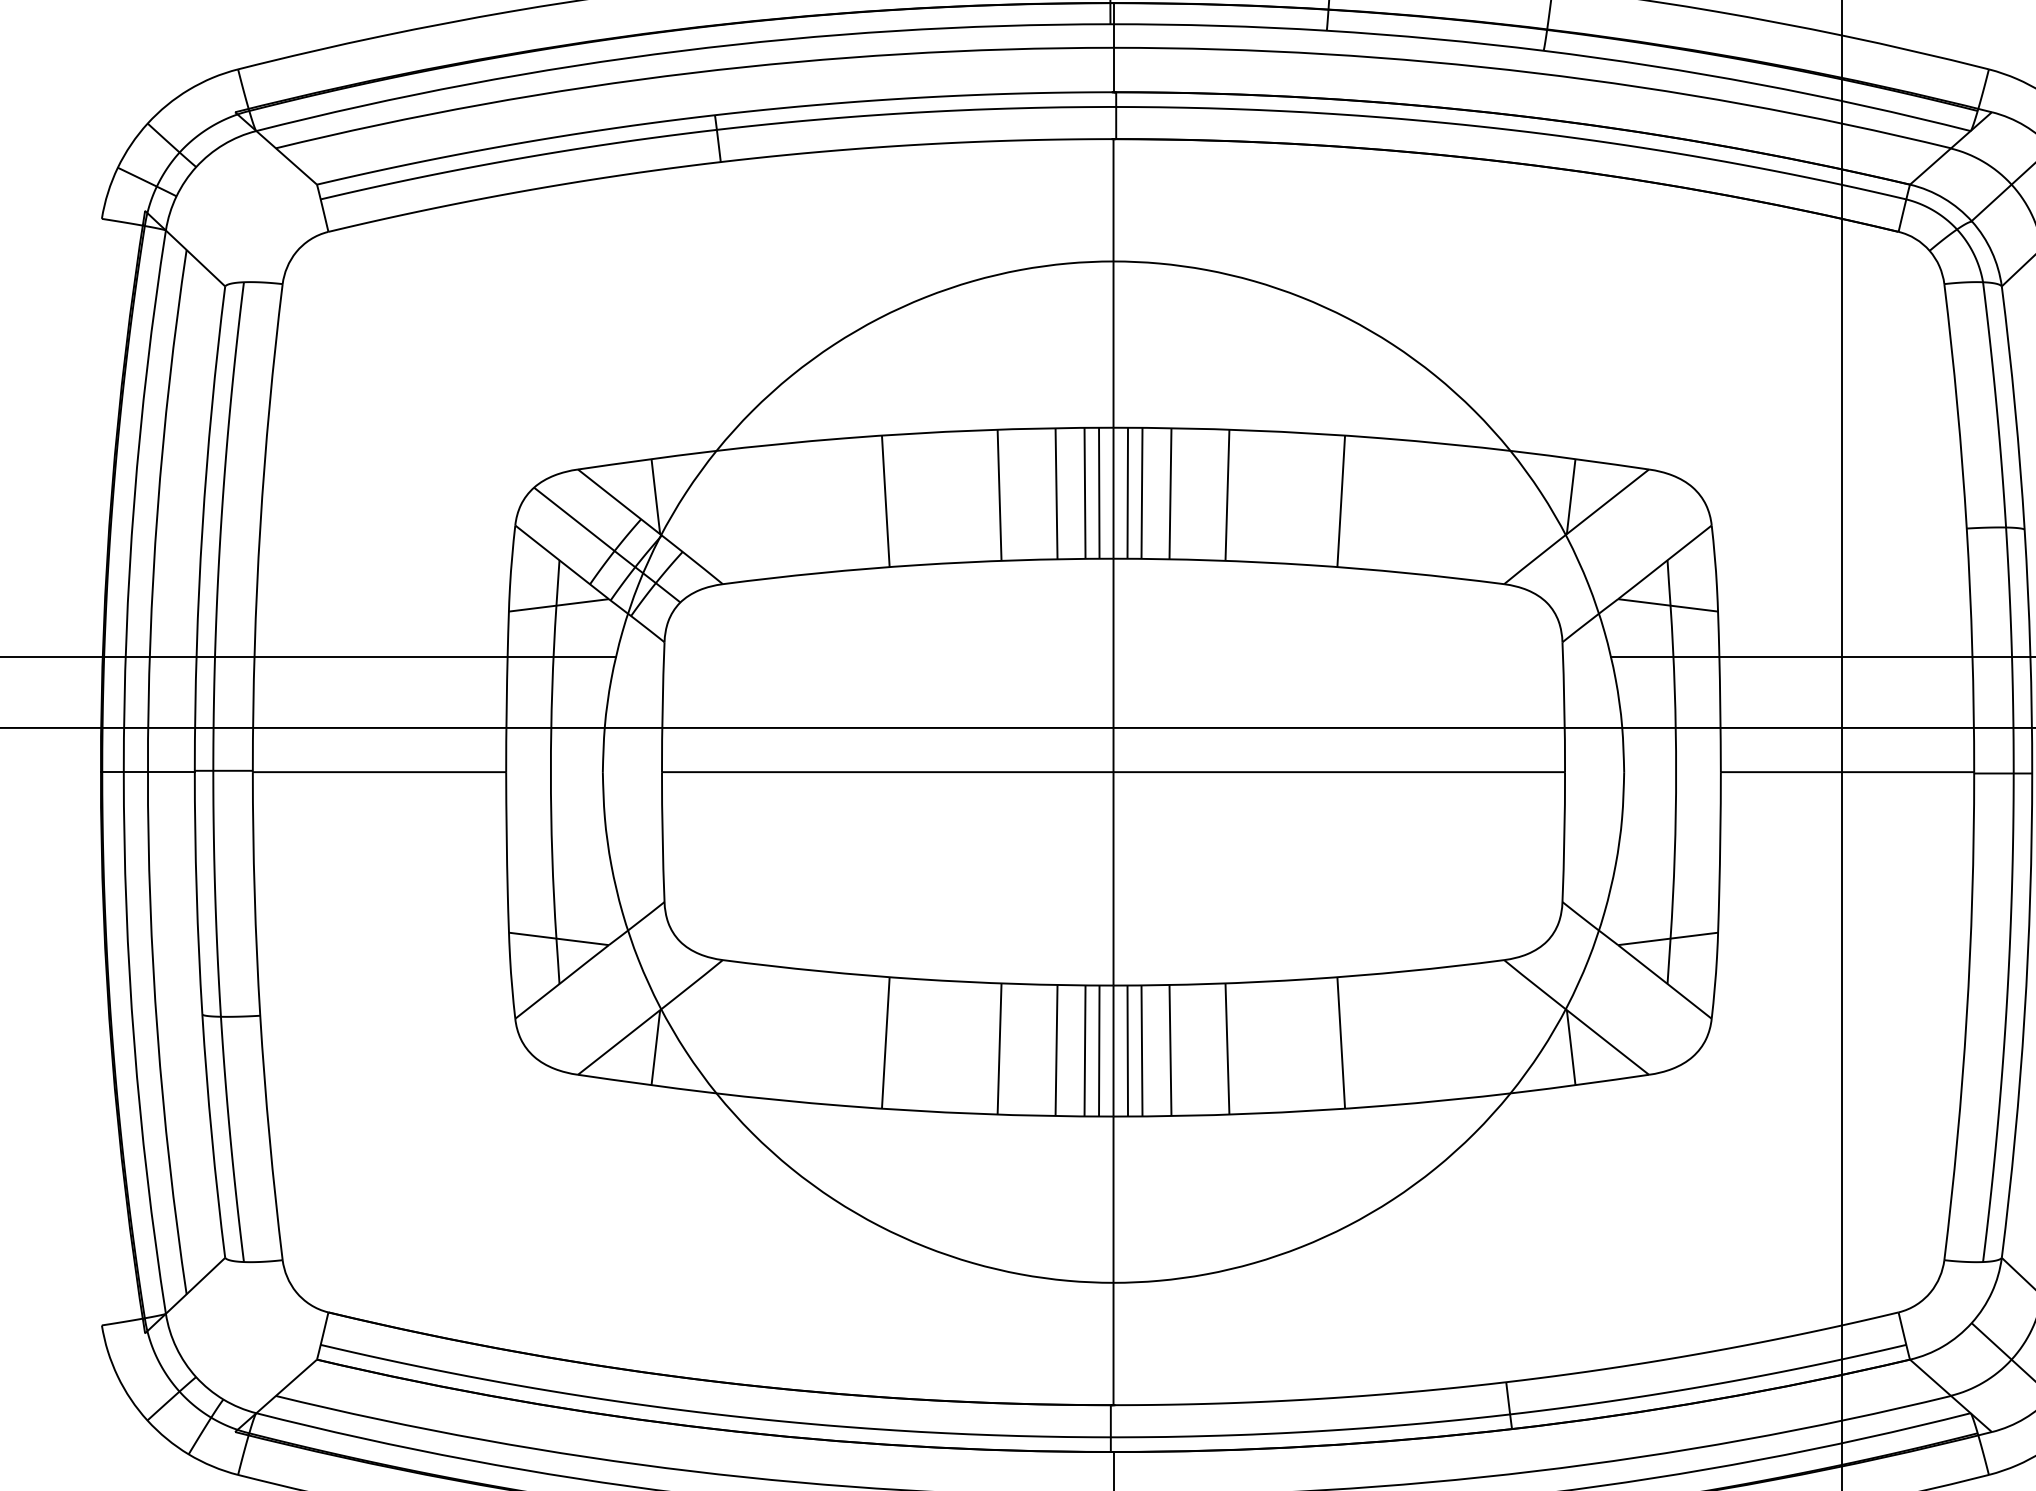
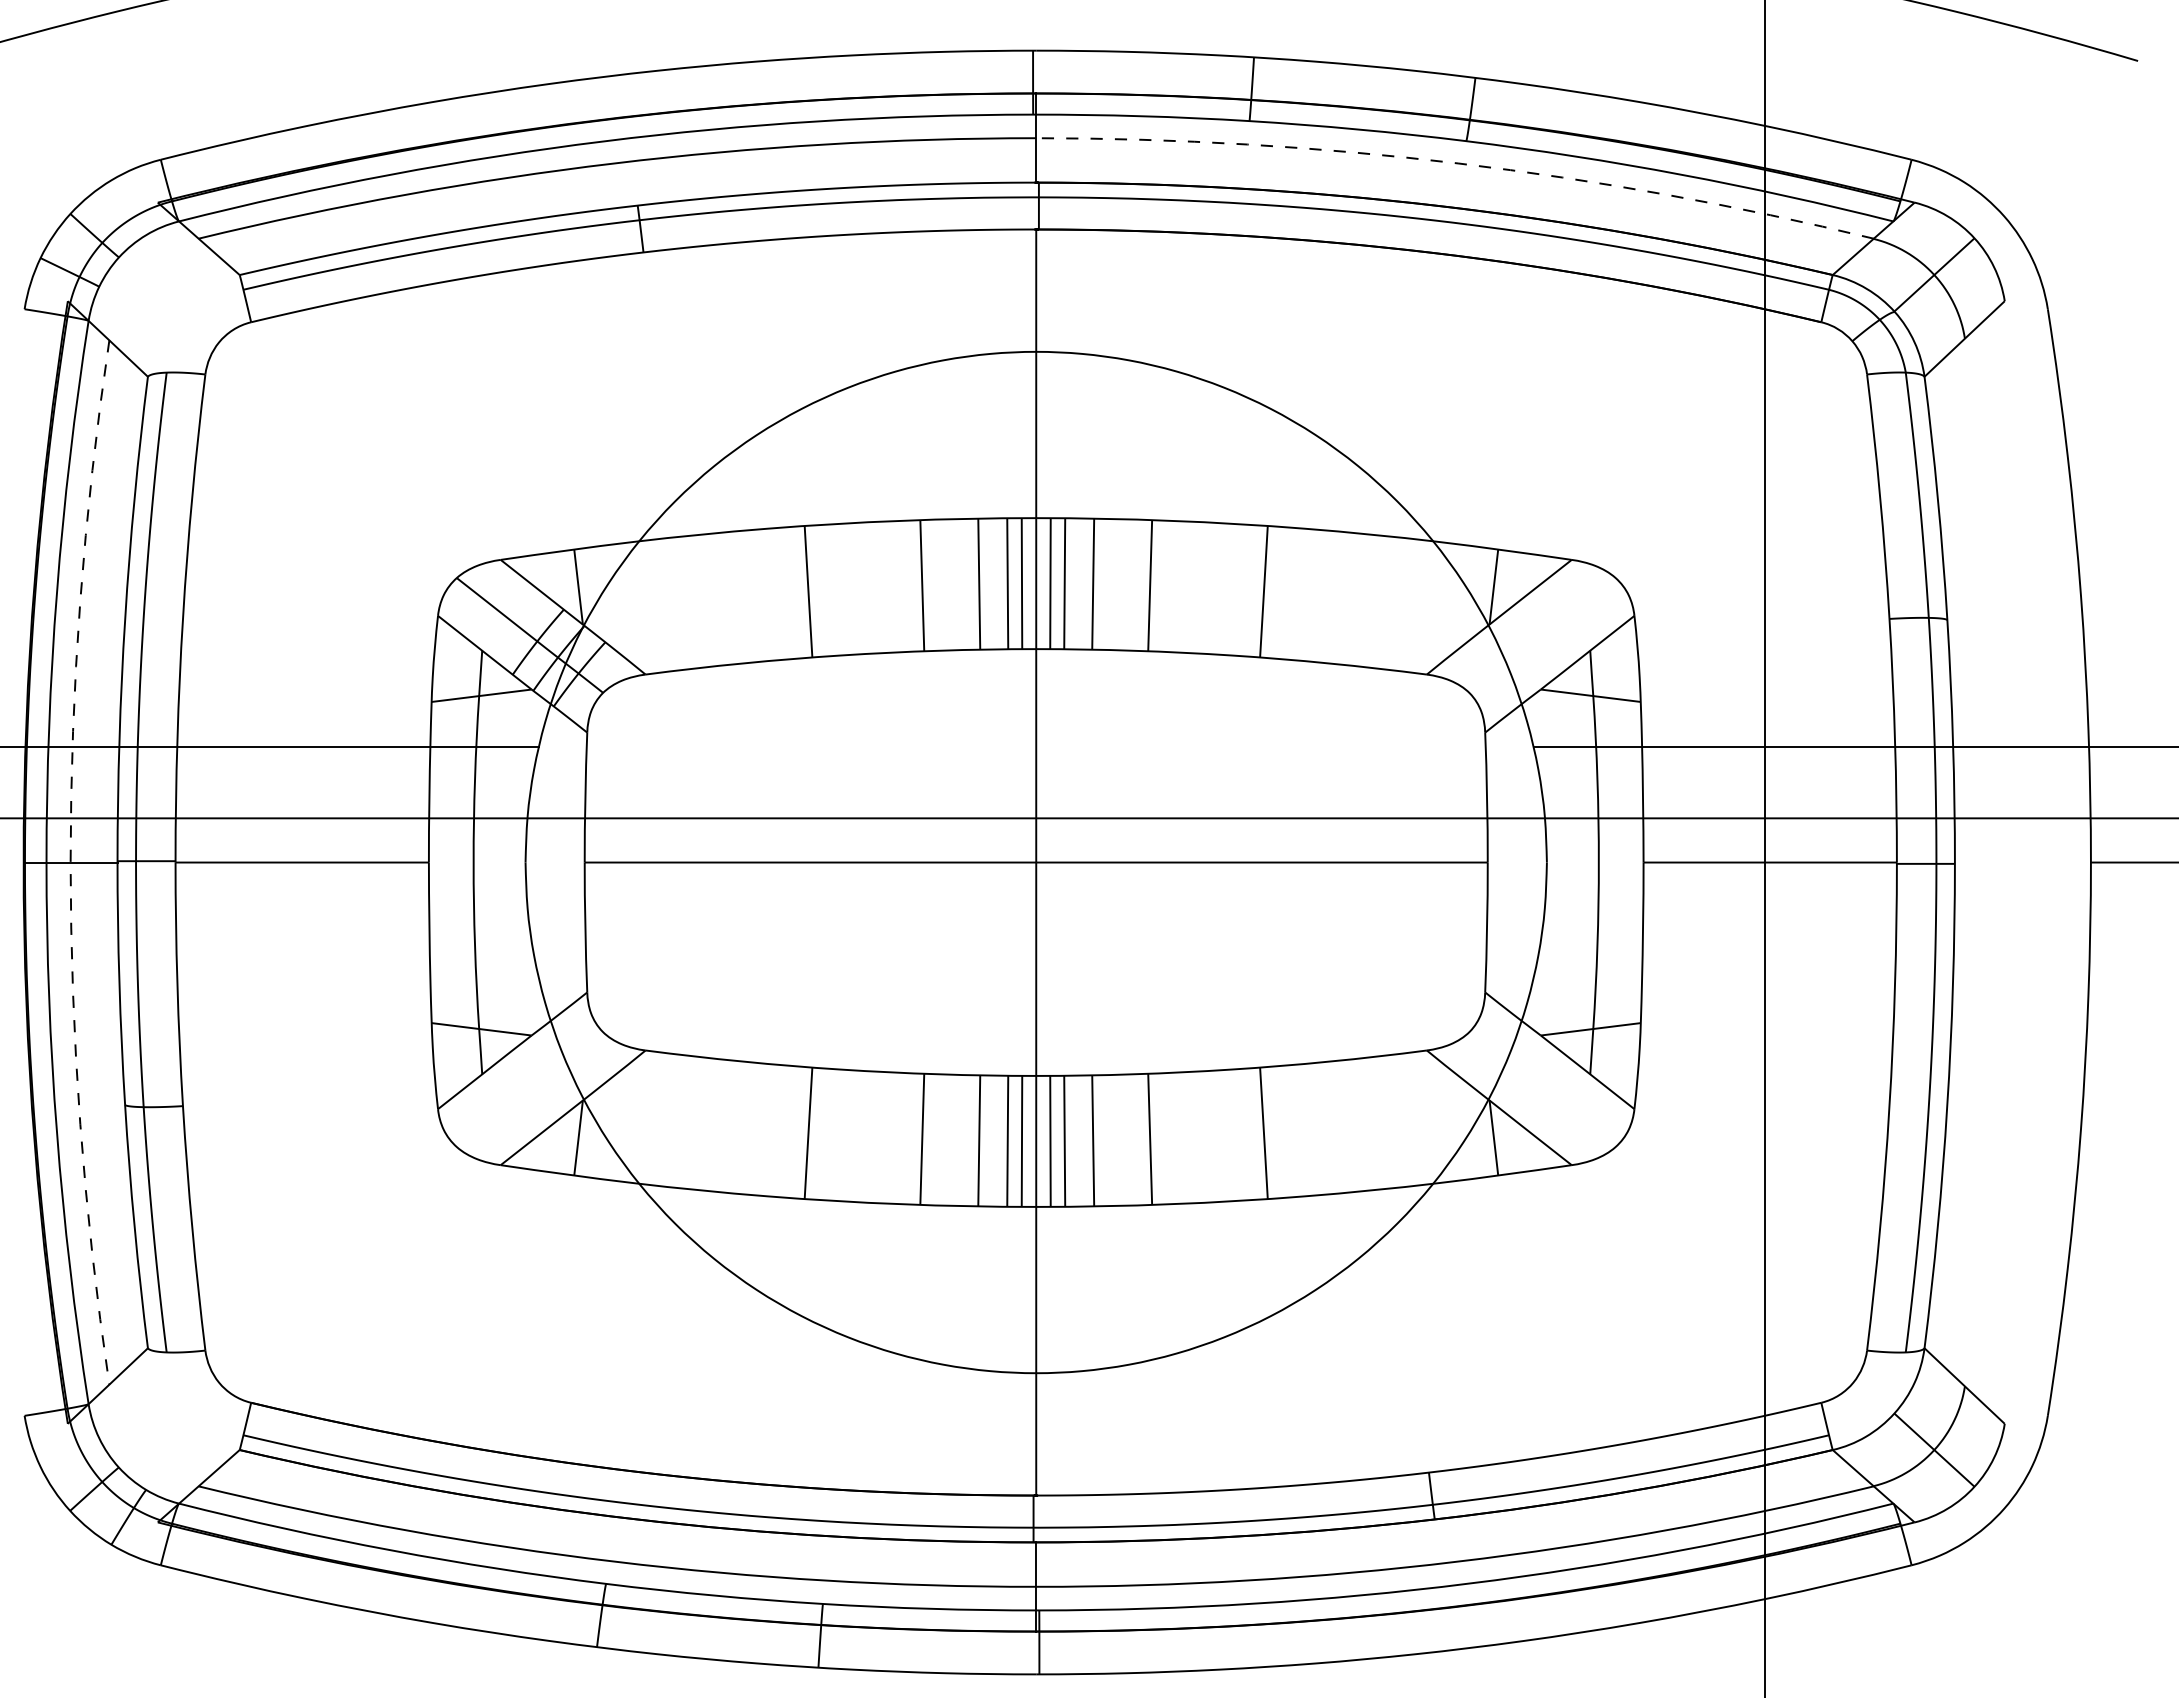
arc: (1535, 73) -> (1458, 163), solid -> dashed
arc: (147, 772) -> (70, 862), solid -> dashed

